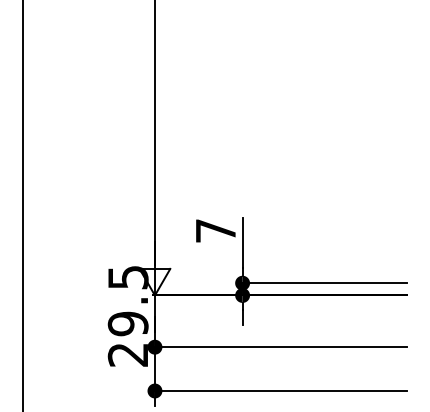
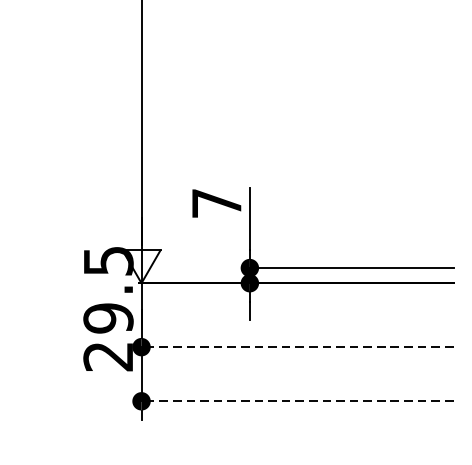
line: (279, 347) -> (295, 347), solid -> dashed
line: (279, 391) -> (295, 401), solid -> dashed

